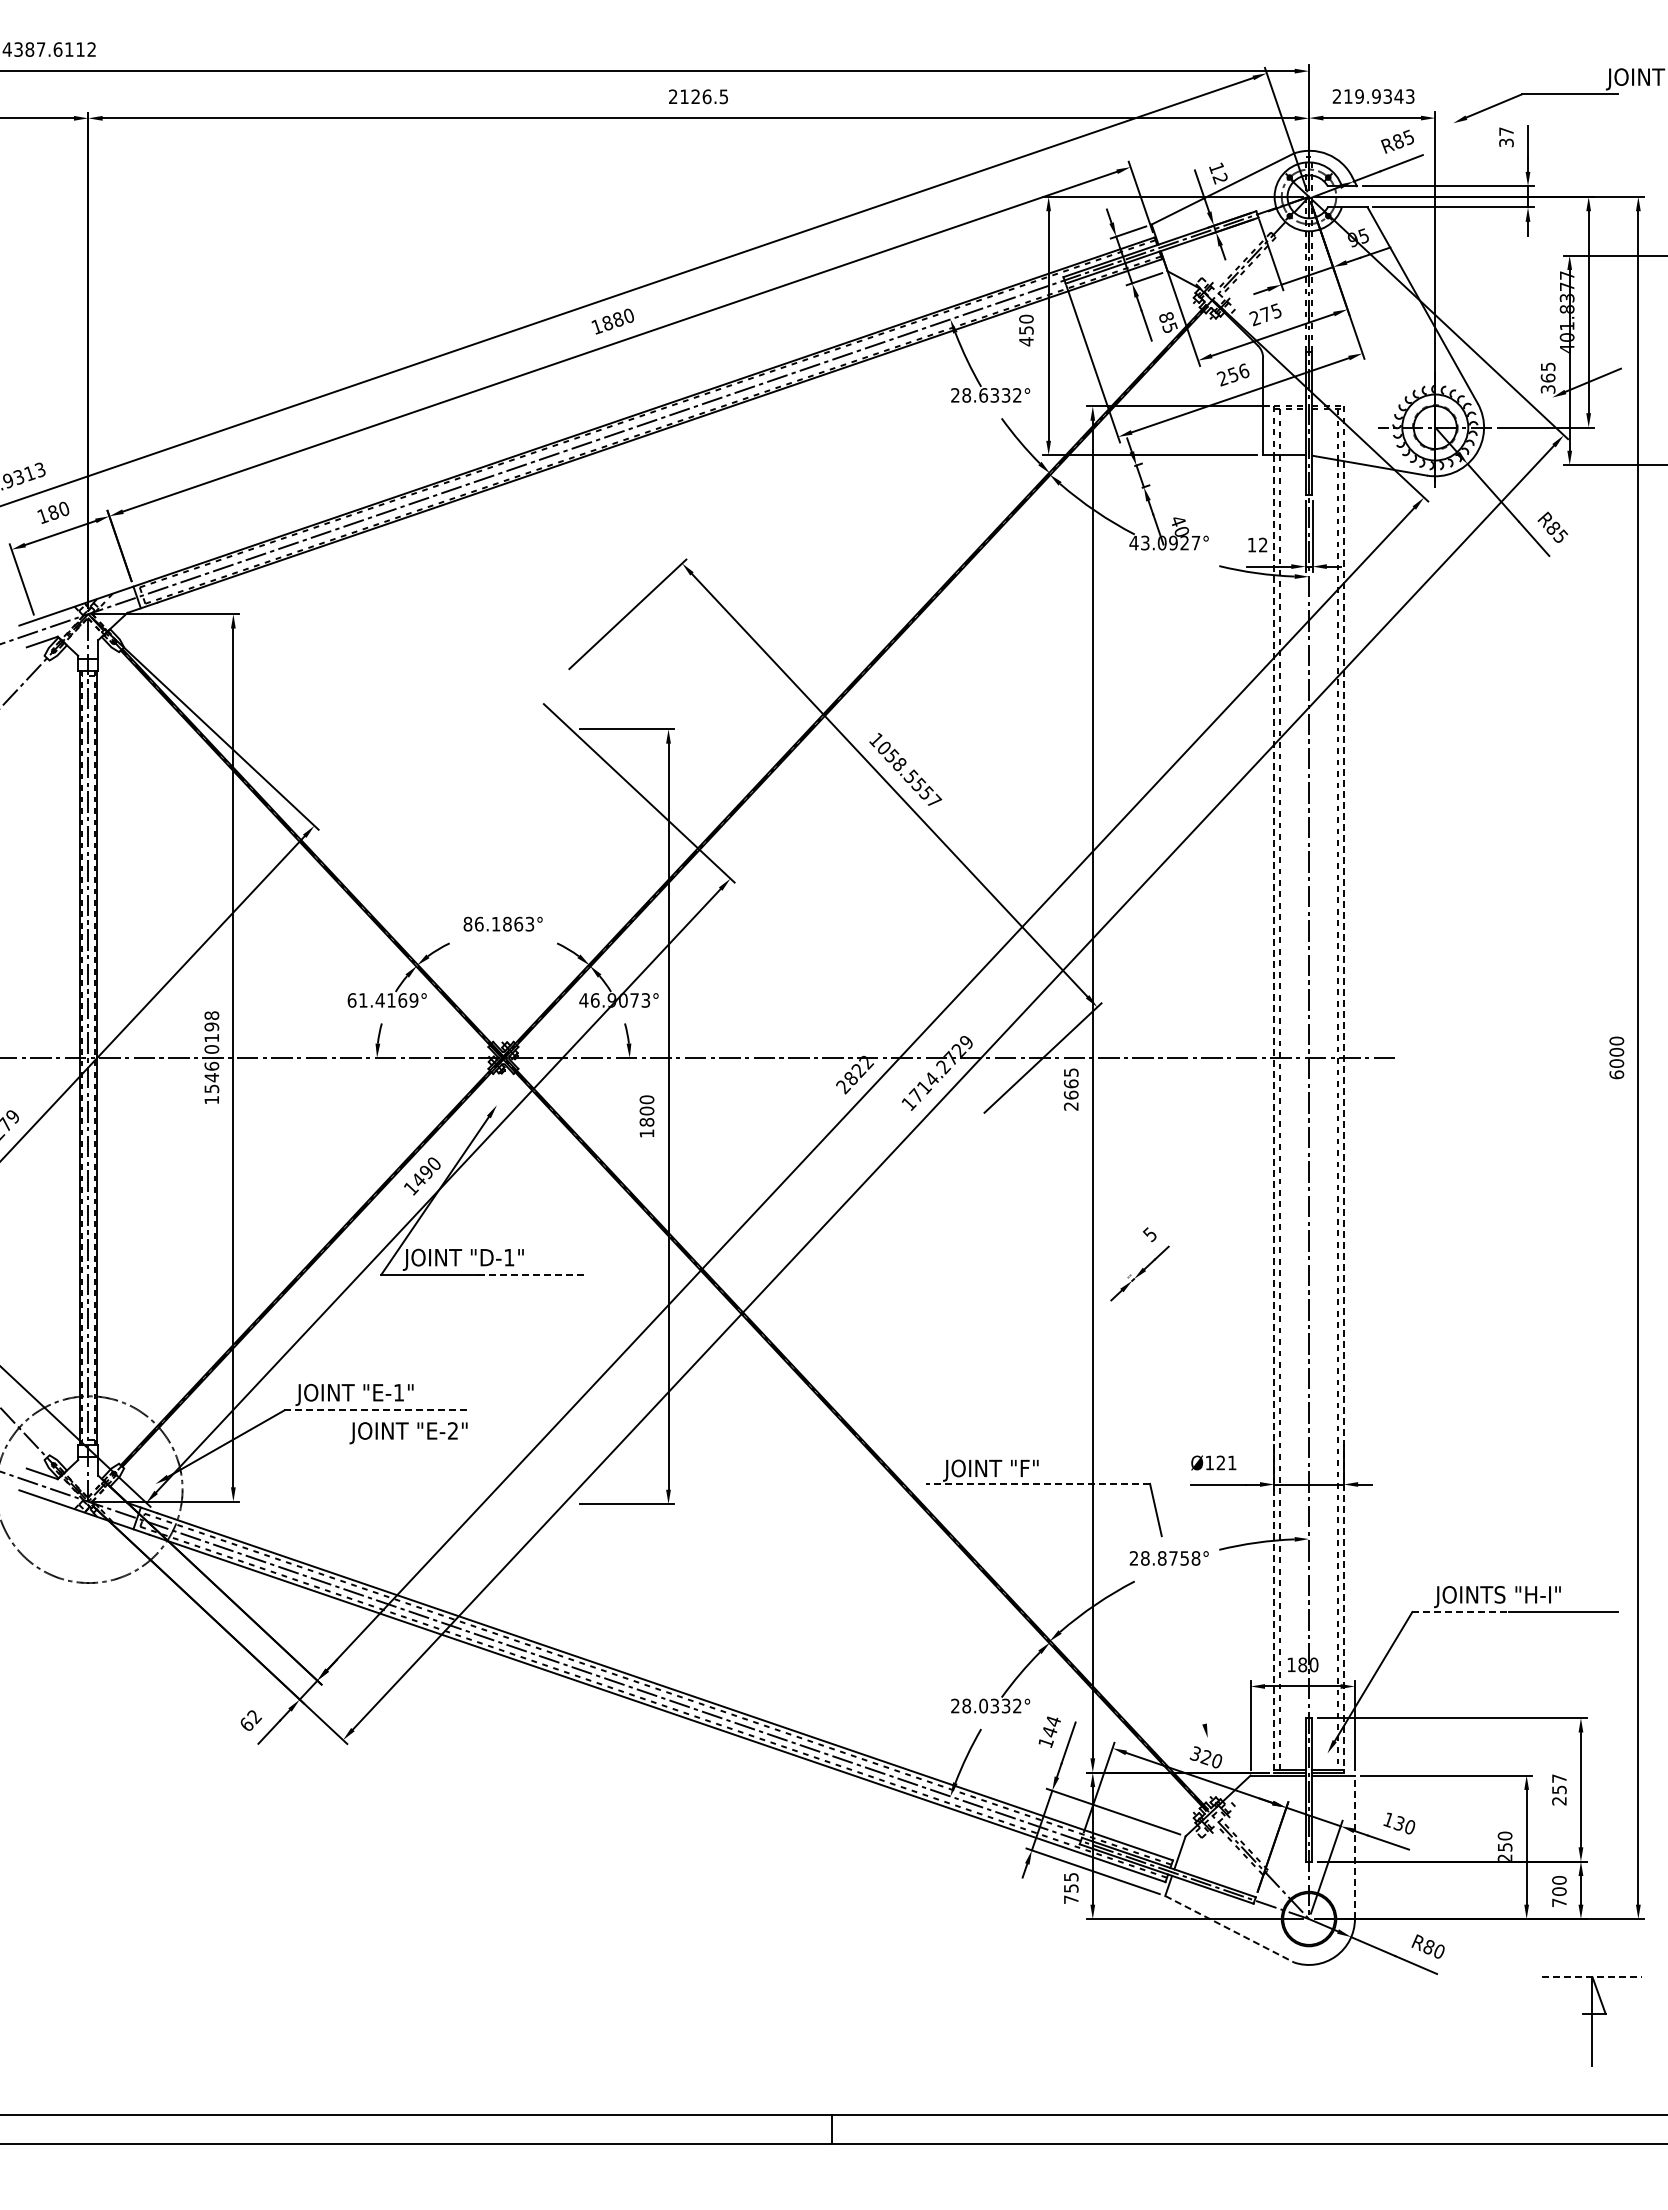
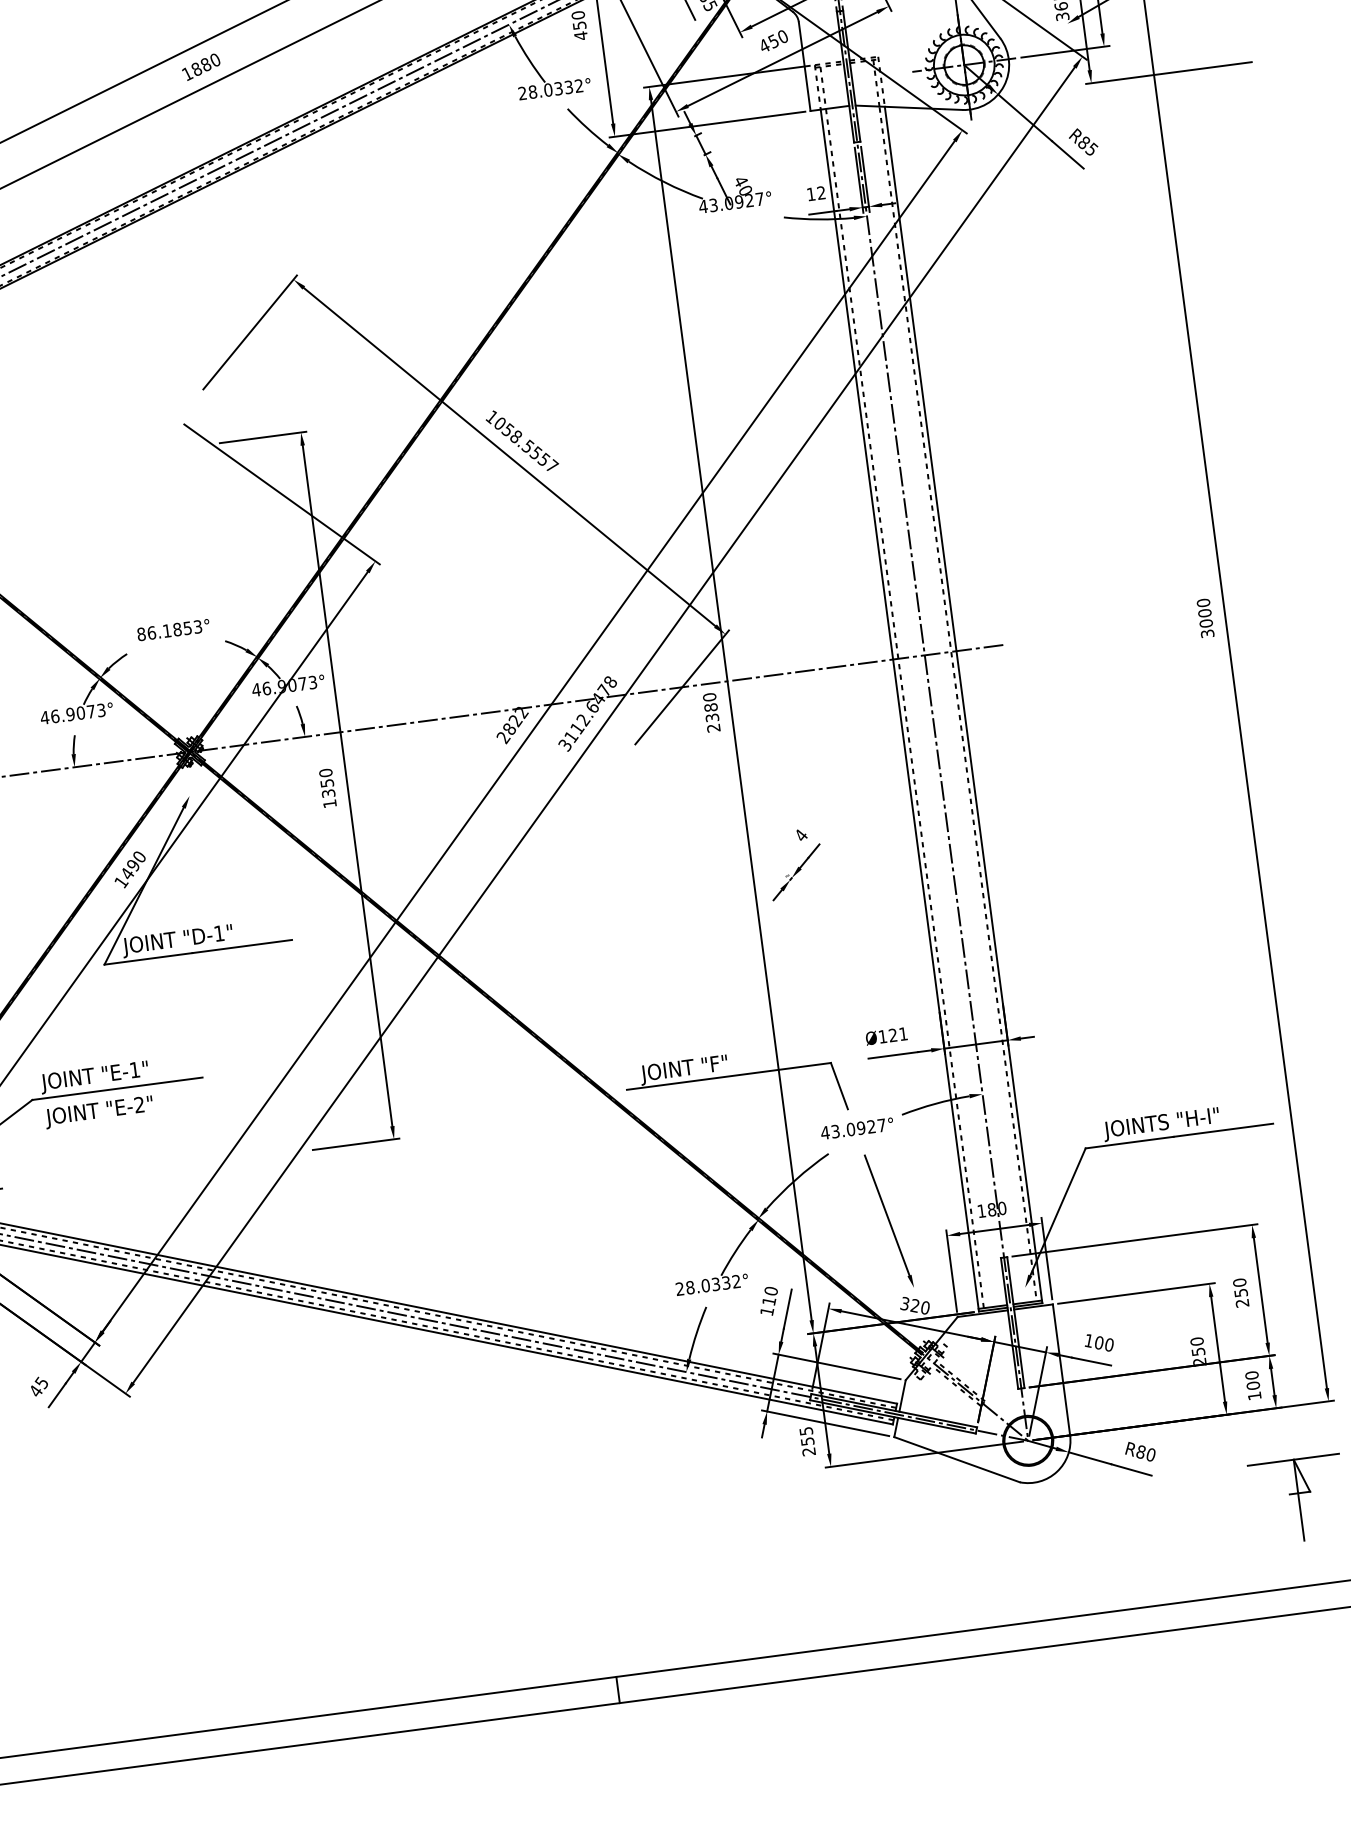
text: (1232, 374) -> (772, 41), 256 -> 450
text: (983, 395) -> (548, 90), 28.6332° -> 28.0332°
text: (518, 923) -> (187, 627), 86.1863° -> 86.1853°
text: (382, 1000) -> (72, 714), 61.4169° -> 46.9073°
text: (937, 1073) -> (587, 714), 1714.2729 -> 3112.6478
text: (1616, 1074) -> (1207, 633), 6000 -> 3000
text: (1070, 1083) -> (710, 707), 2665 -> 2380
line: (1274, 1113) -> (899, 710), dashed -> solid
text: (646, 1116) -> (327, 788), 1800 -> 1350
line: (1343, 1116) -> (963, 704), dashed -> solid
text: (1149, 1234) -> (800, 835), 5 -> 4
line: (532, 1274) -> (242, 946), dashed -> solid
line: (378, 1410) -> (118, 1088), dashed -> solid
text: (408, 1433) -> (99, 1112), moved
line: (1038, 1483) -> (729, 1076), dashed -> solid
text: (1164, 1558) -> (853, 1129), 28.8758° -> 43.0927°
line: (1461, 1612) -> (1130, 1142), dashed -> solid
line: (1188, 1656) -> (886, 1215), added
text: (251, 1719) -> (39, 1385), 62 -> 45
text: (1051, 1726) -> (770, 1296), 144 -> 110
text: (1559, 1778) -> (1239, 1282), 257 -> 250
text: (1398, 1823) -> (1098, 1342), 130 -> 100
line: (1354, 1847) -> (1061, 1370), dashed -> solid
text: (1070, 1899) -> (808, 1451), 755 -> 255
text: (1559, 1902) -> (1254, 1395), 700 -> 100
line: (1229, 1929) -> (956, 1459), dashed -> solid
line: (1592, 1977) -> (1293, 1460), dashed -> solid

